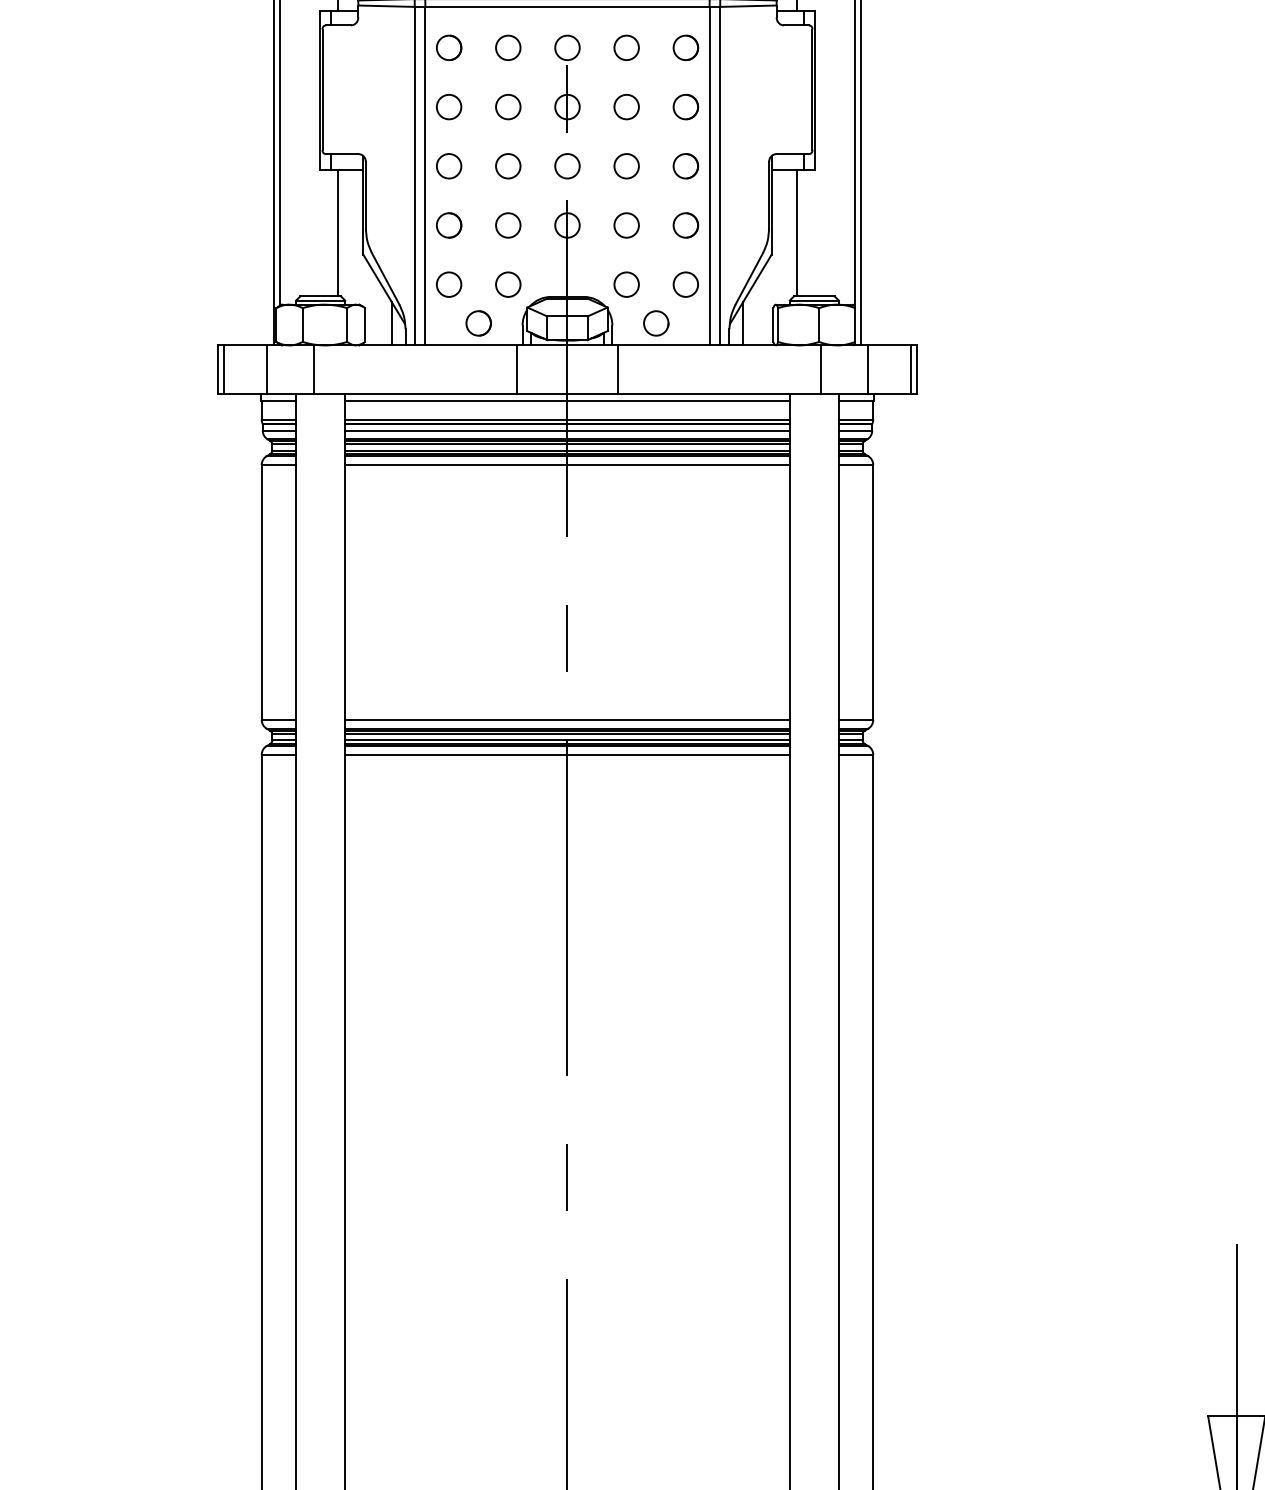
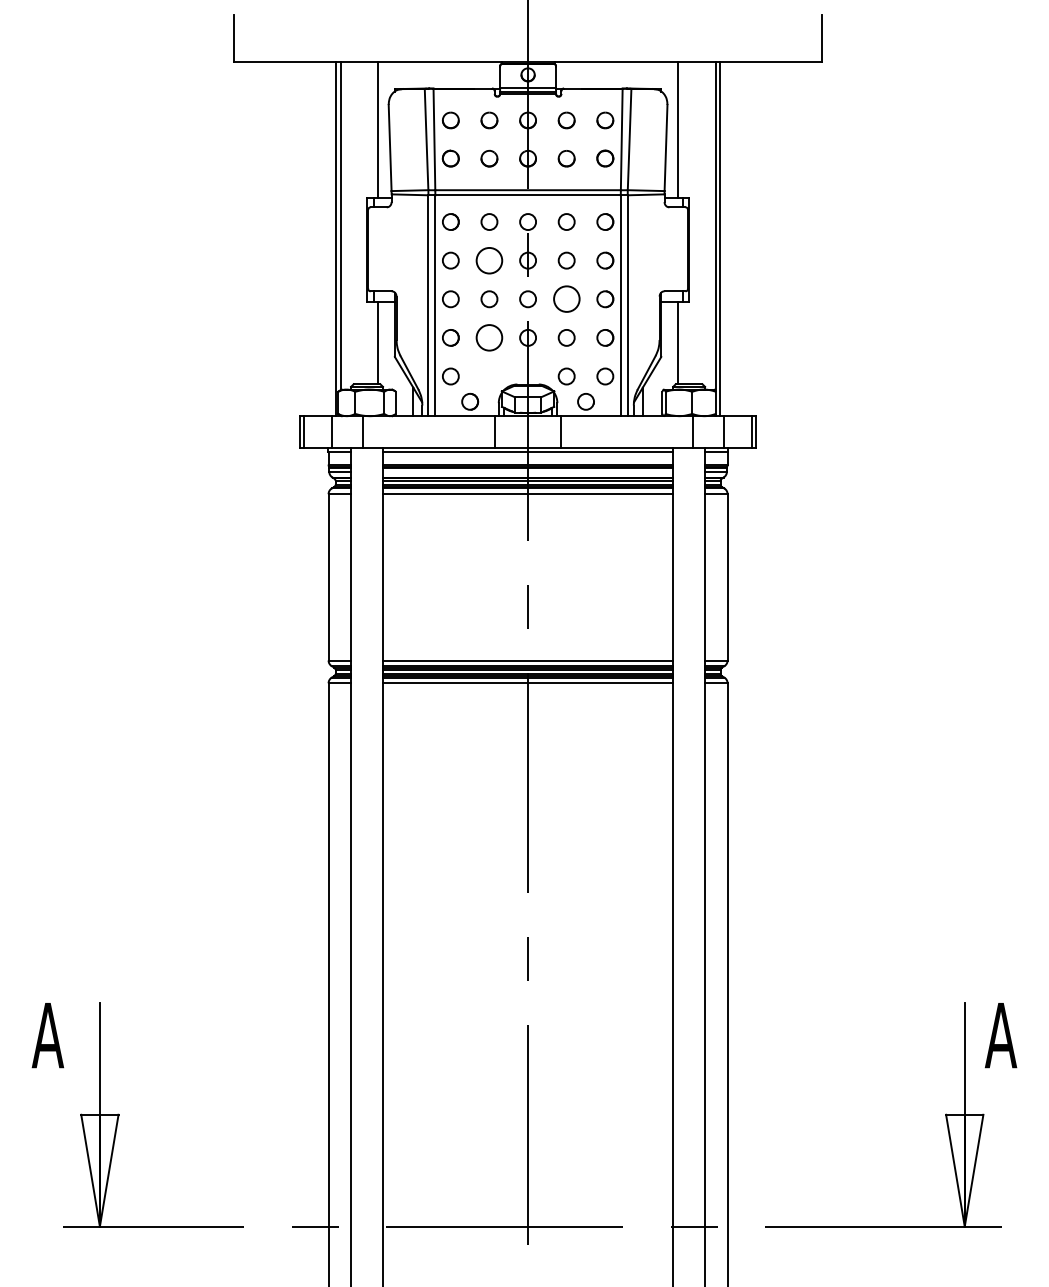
circle: (508, 106) -> (489, 260), size x1.6
circle: (626, 166) -> (566, 299), size x1.6
circle: (508, 224) -> (489, 337), size x1.6
circle: (508, 284) -> (489, 376), removed
line: (568, 430) -> (528, 471), removed

